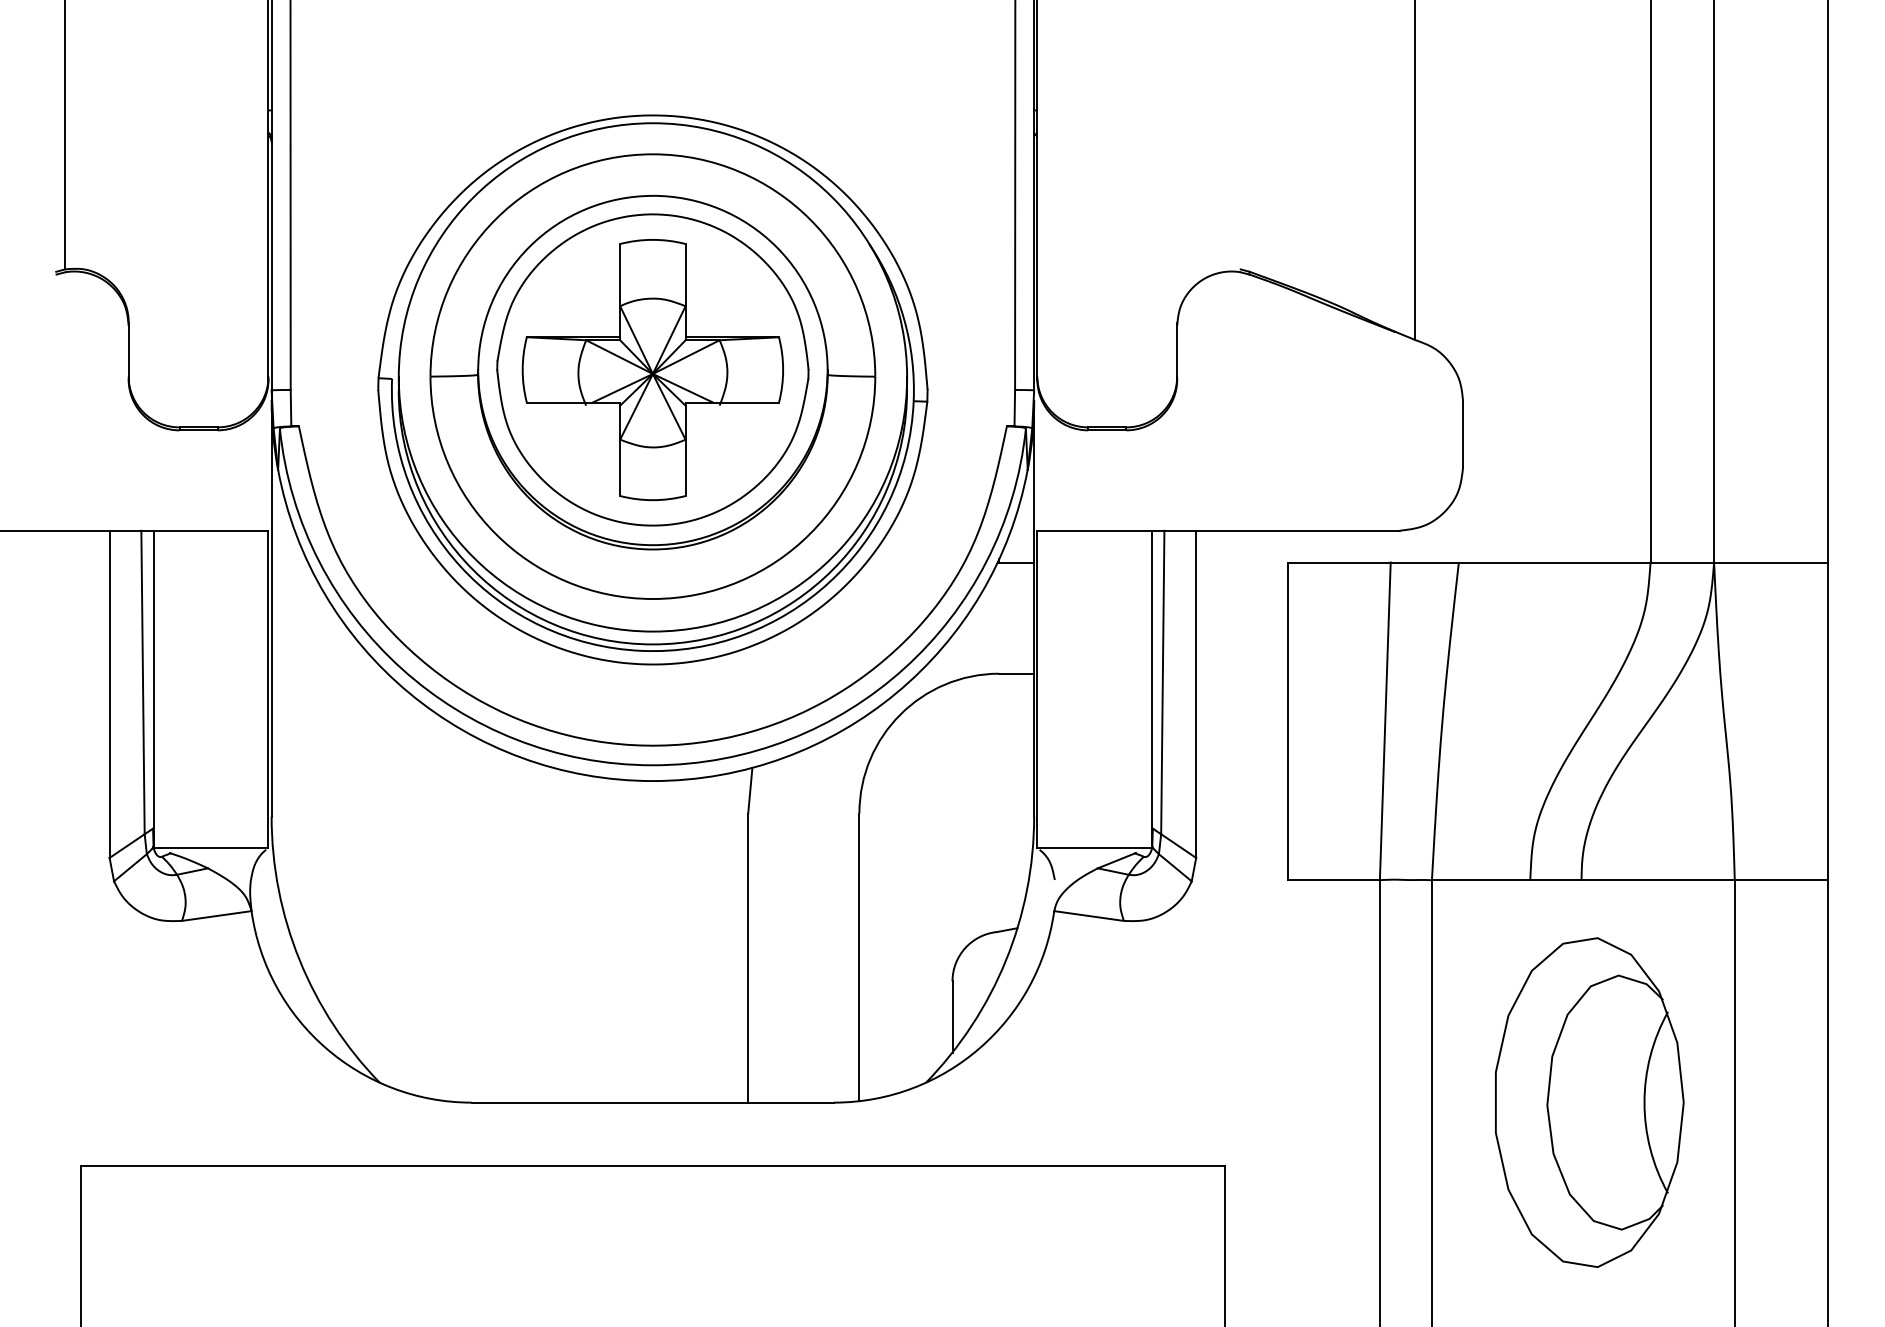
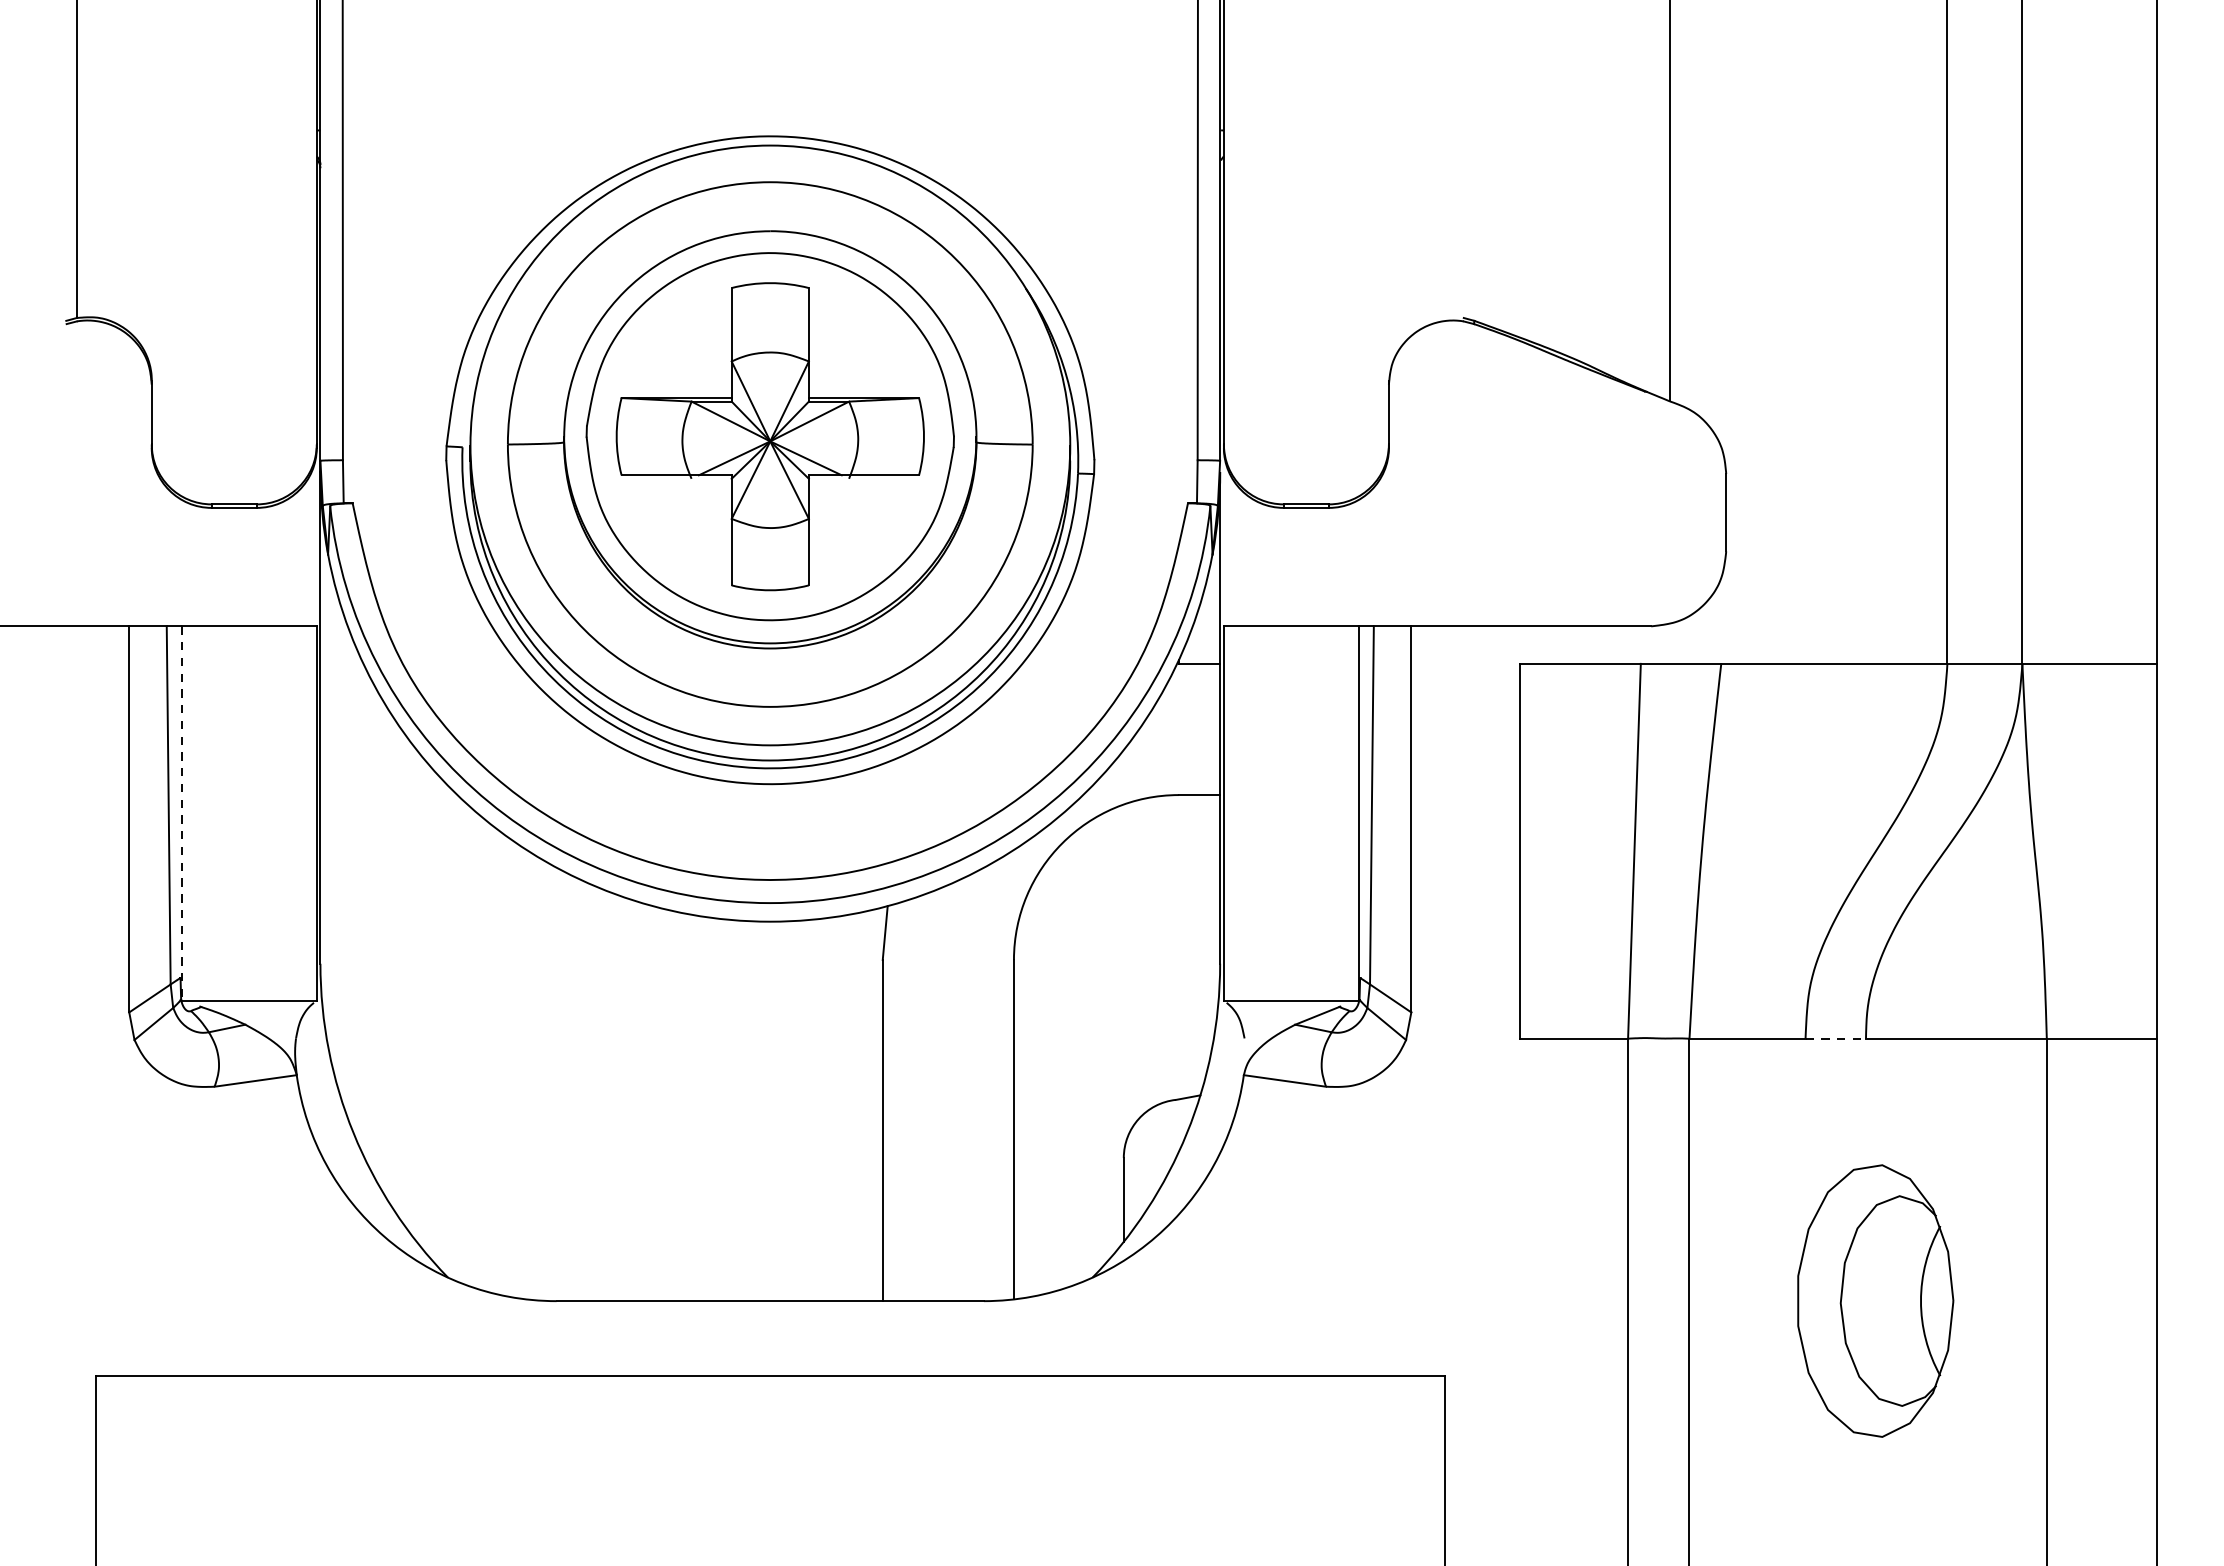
line: (154, 689) -> (182, 813), solid -> dashed
line: (1555, 880) -> (1835, 1039), solid -> dashed
part: (1589, 1102) -> (1875, 1300), size x0.7

